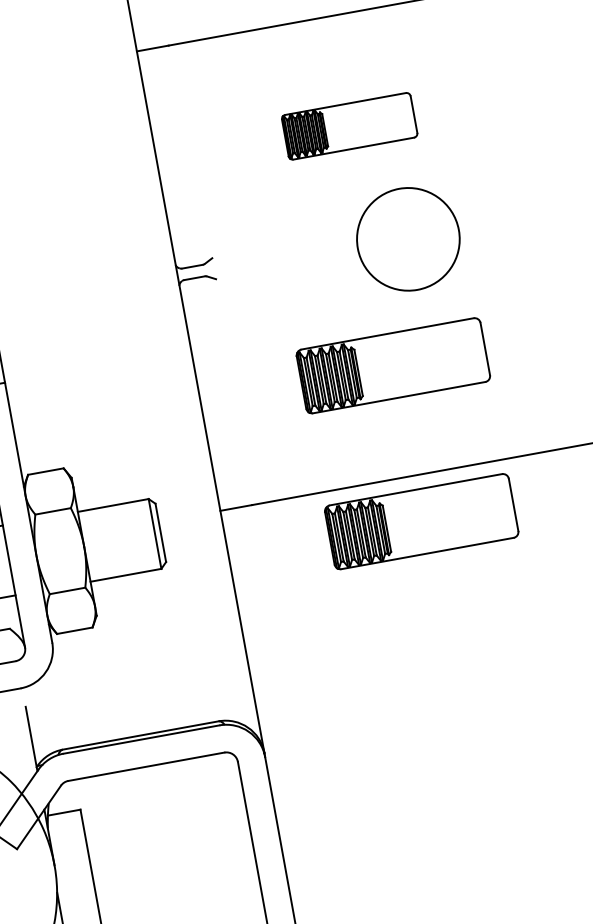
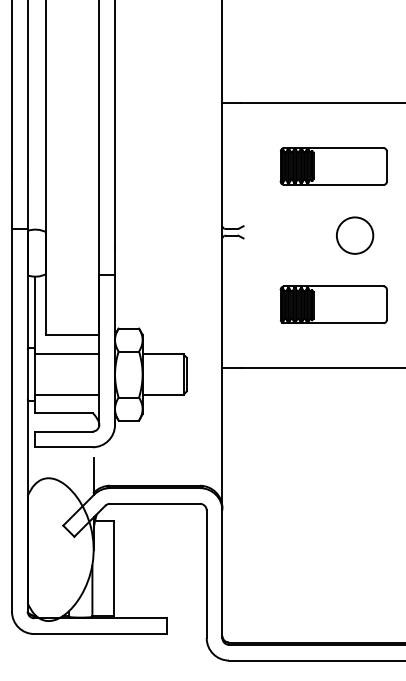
part: (349, 126) -> (333, 166), size x1.43
circle: (407, 239) -> (354, 235), size x0.62
part: (421, 521) -> (333, 394), removed

